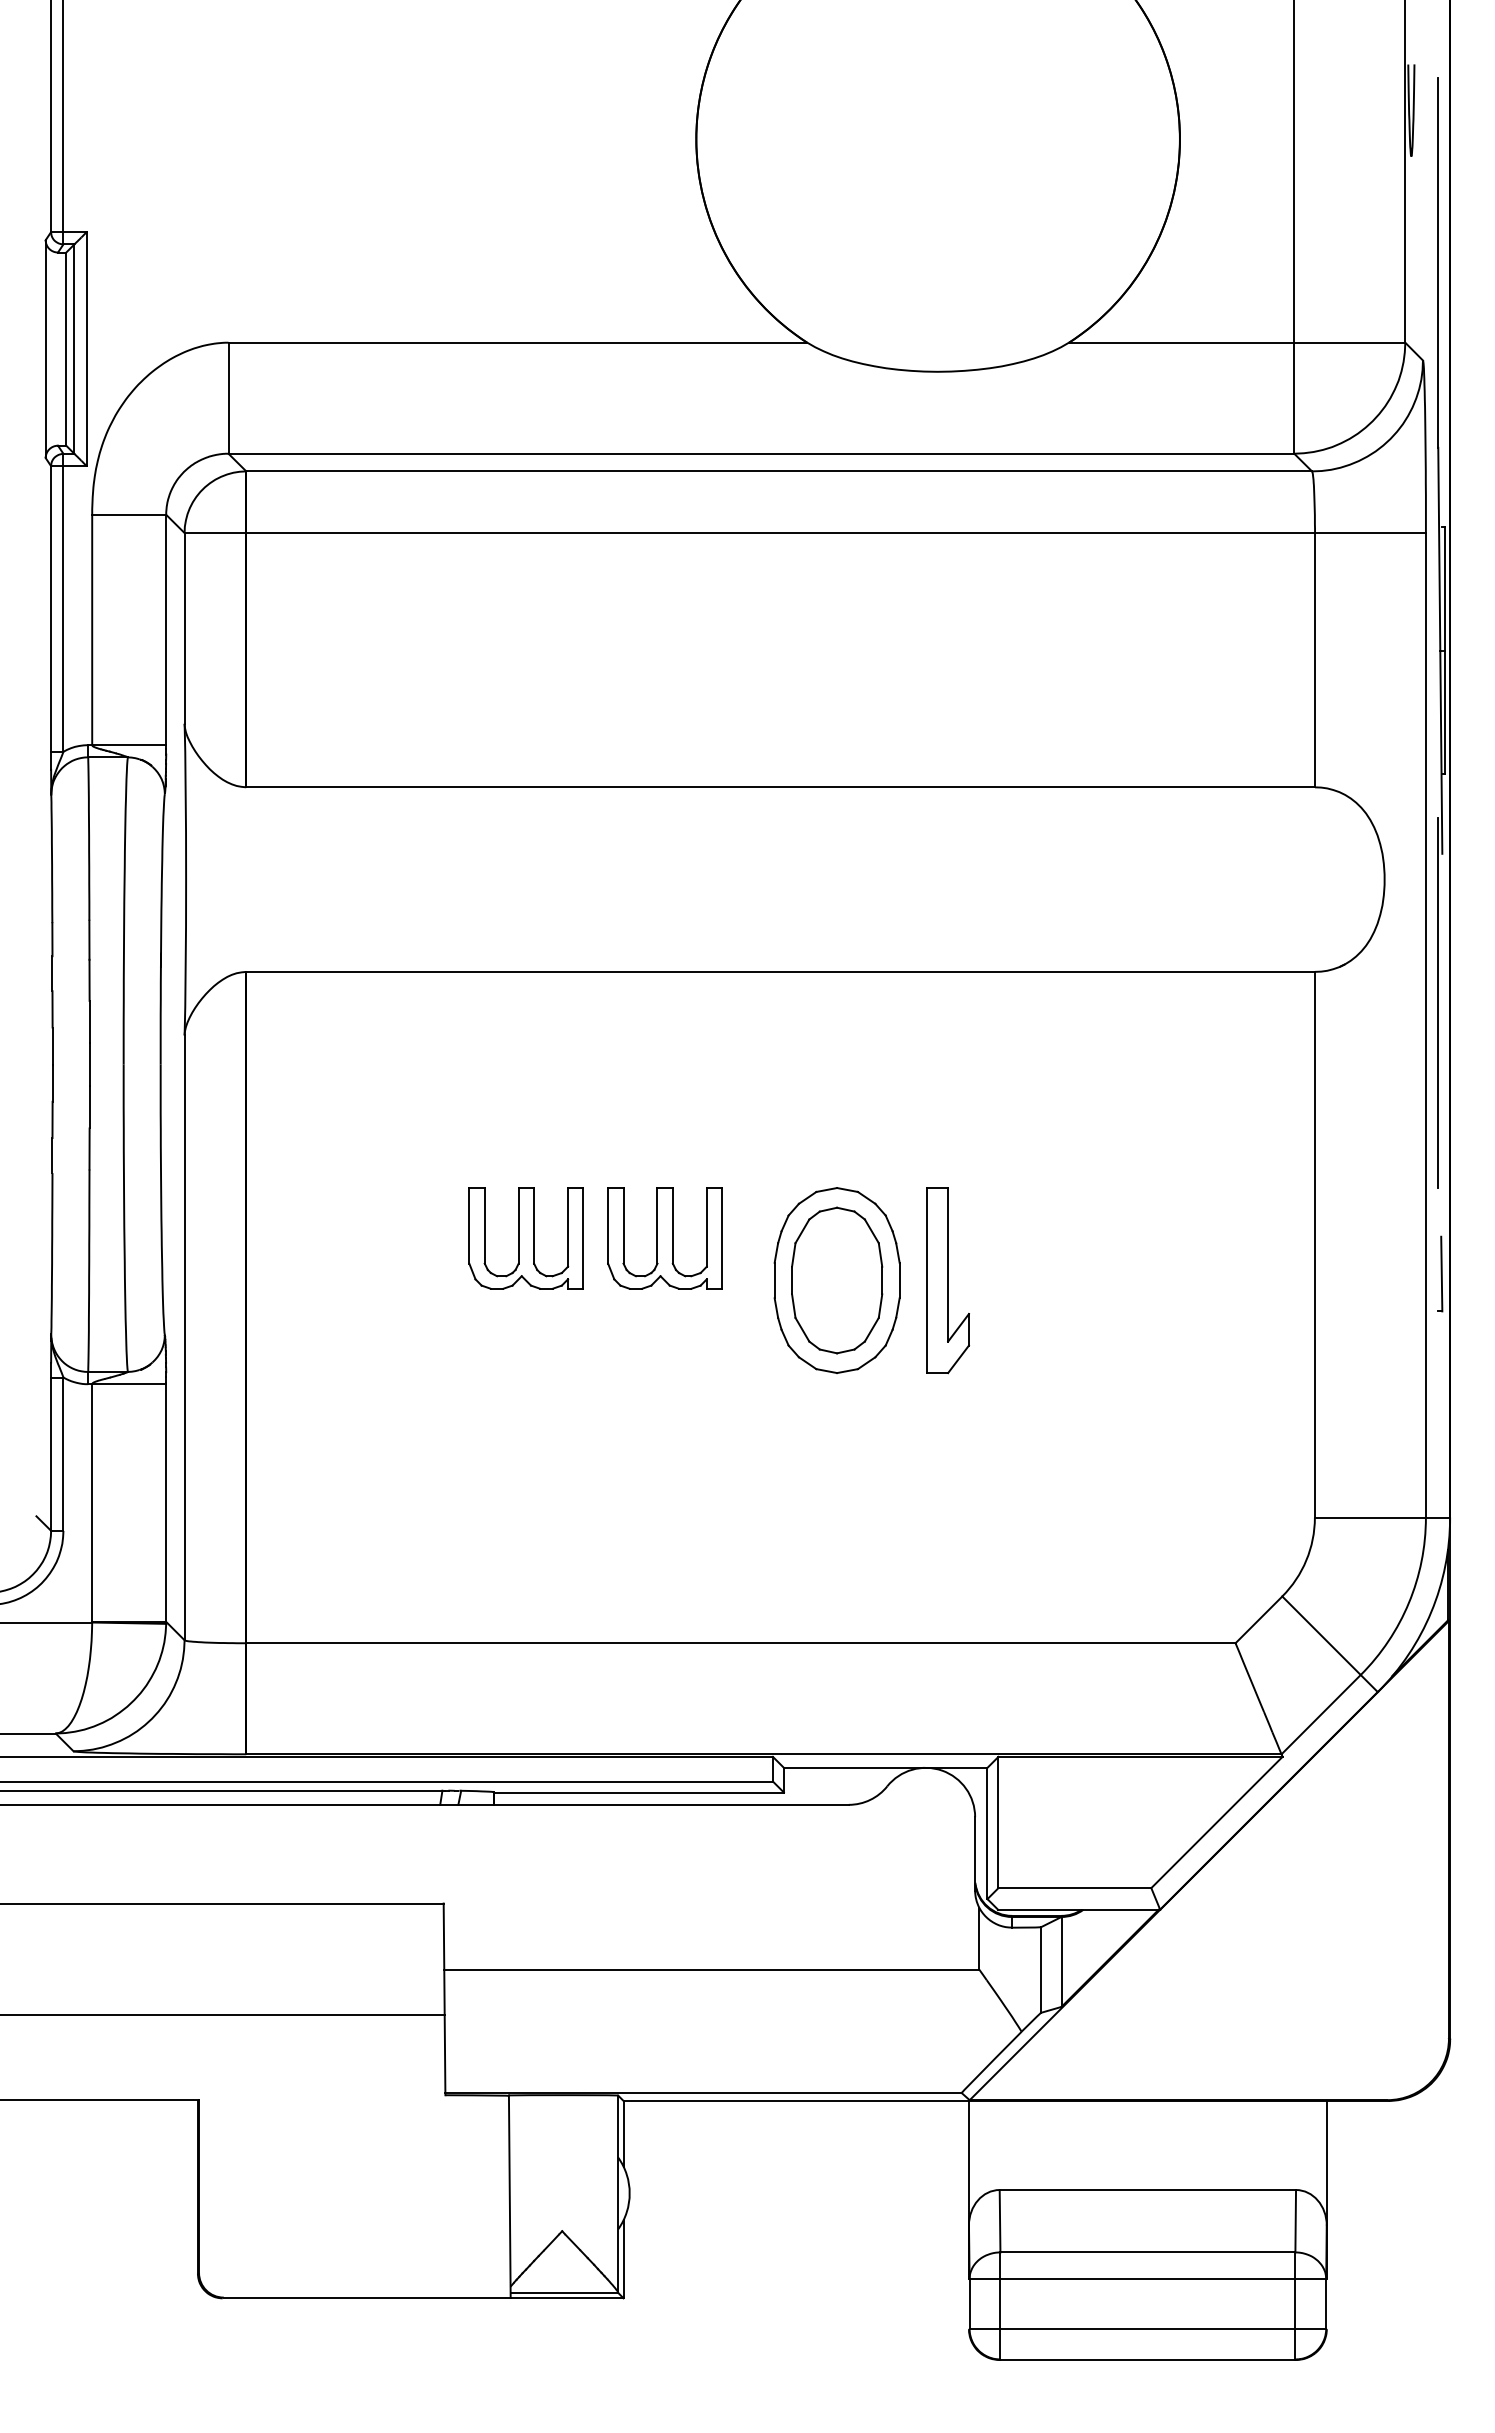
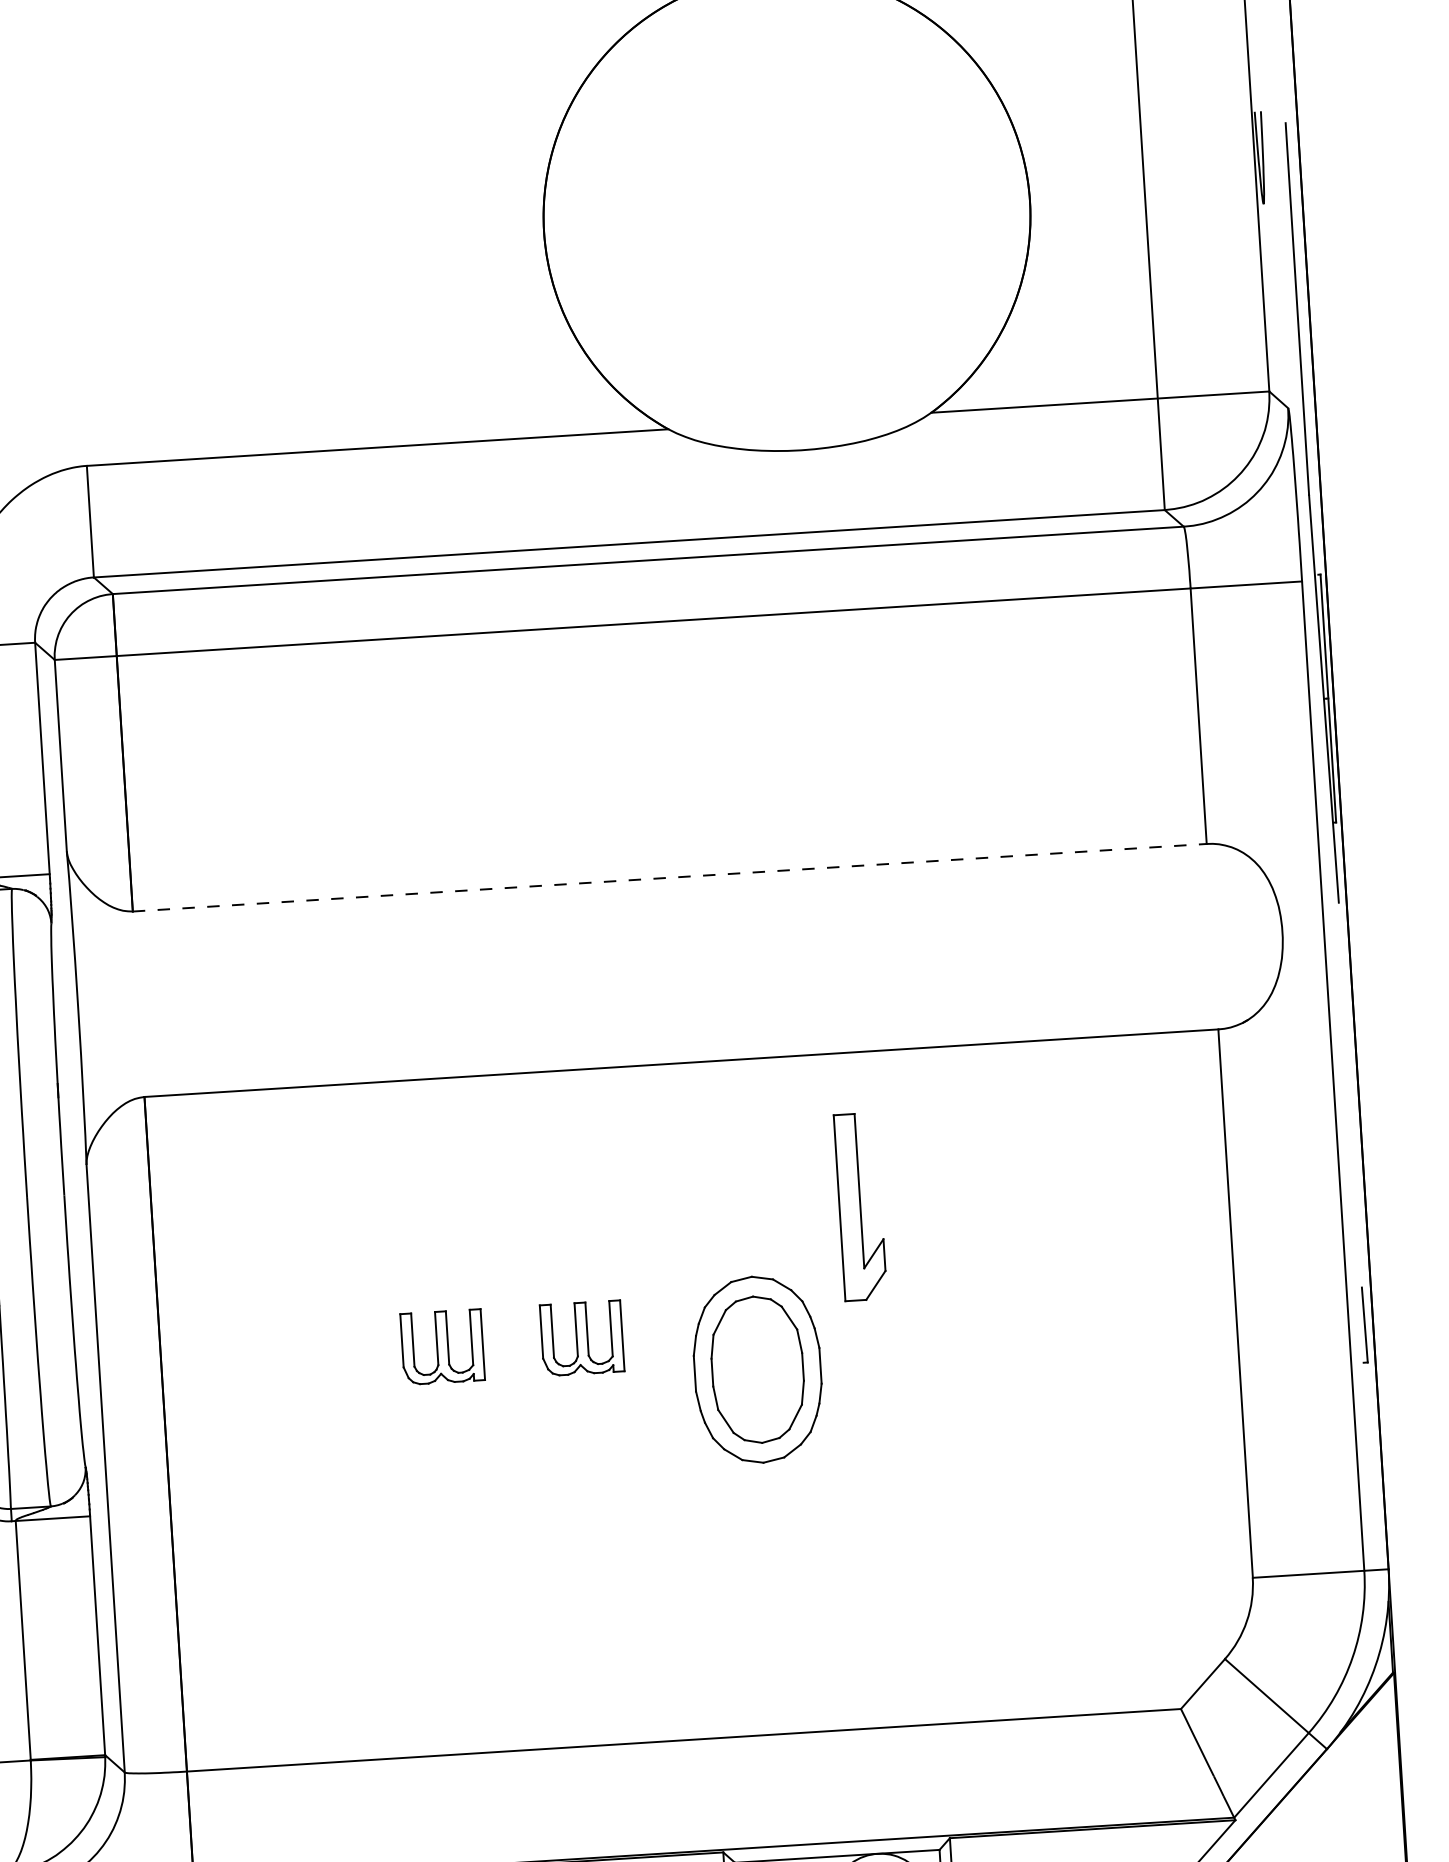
line: (781, 787) -> (670, 877), solid -> dashed
line: (1438, 1002) -> (1344, 1052), removed
part: (525, 1238) -> (441, 1347), size x0.7
part: (664, 1238) -> (581, 1338), size x0.7
part: (947, 1280) -> (859, 1206), moved

